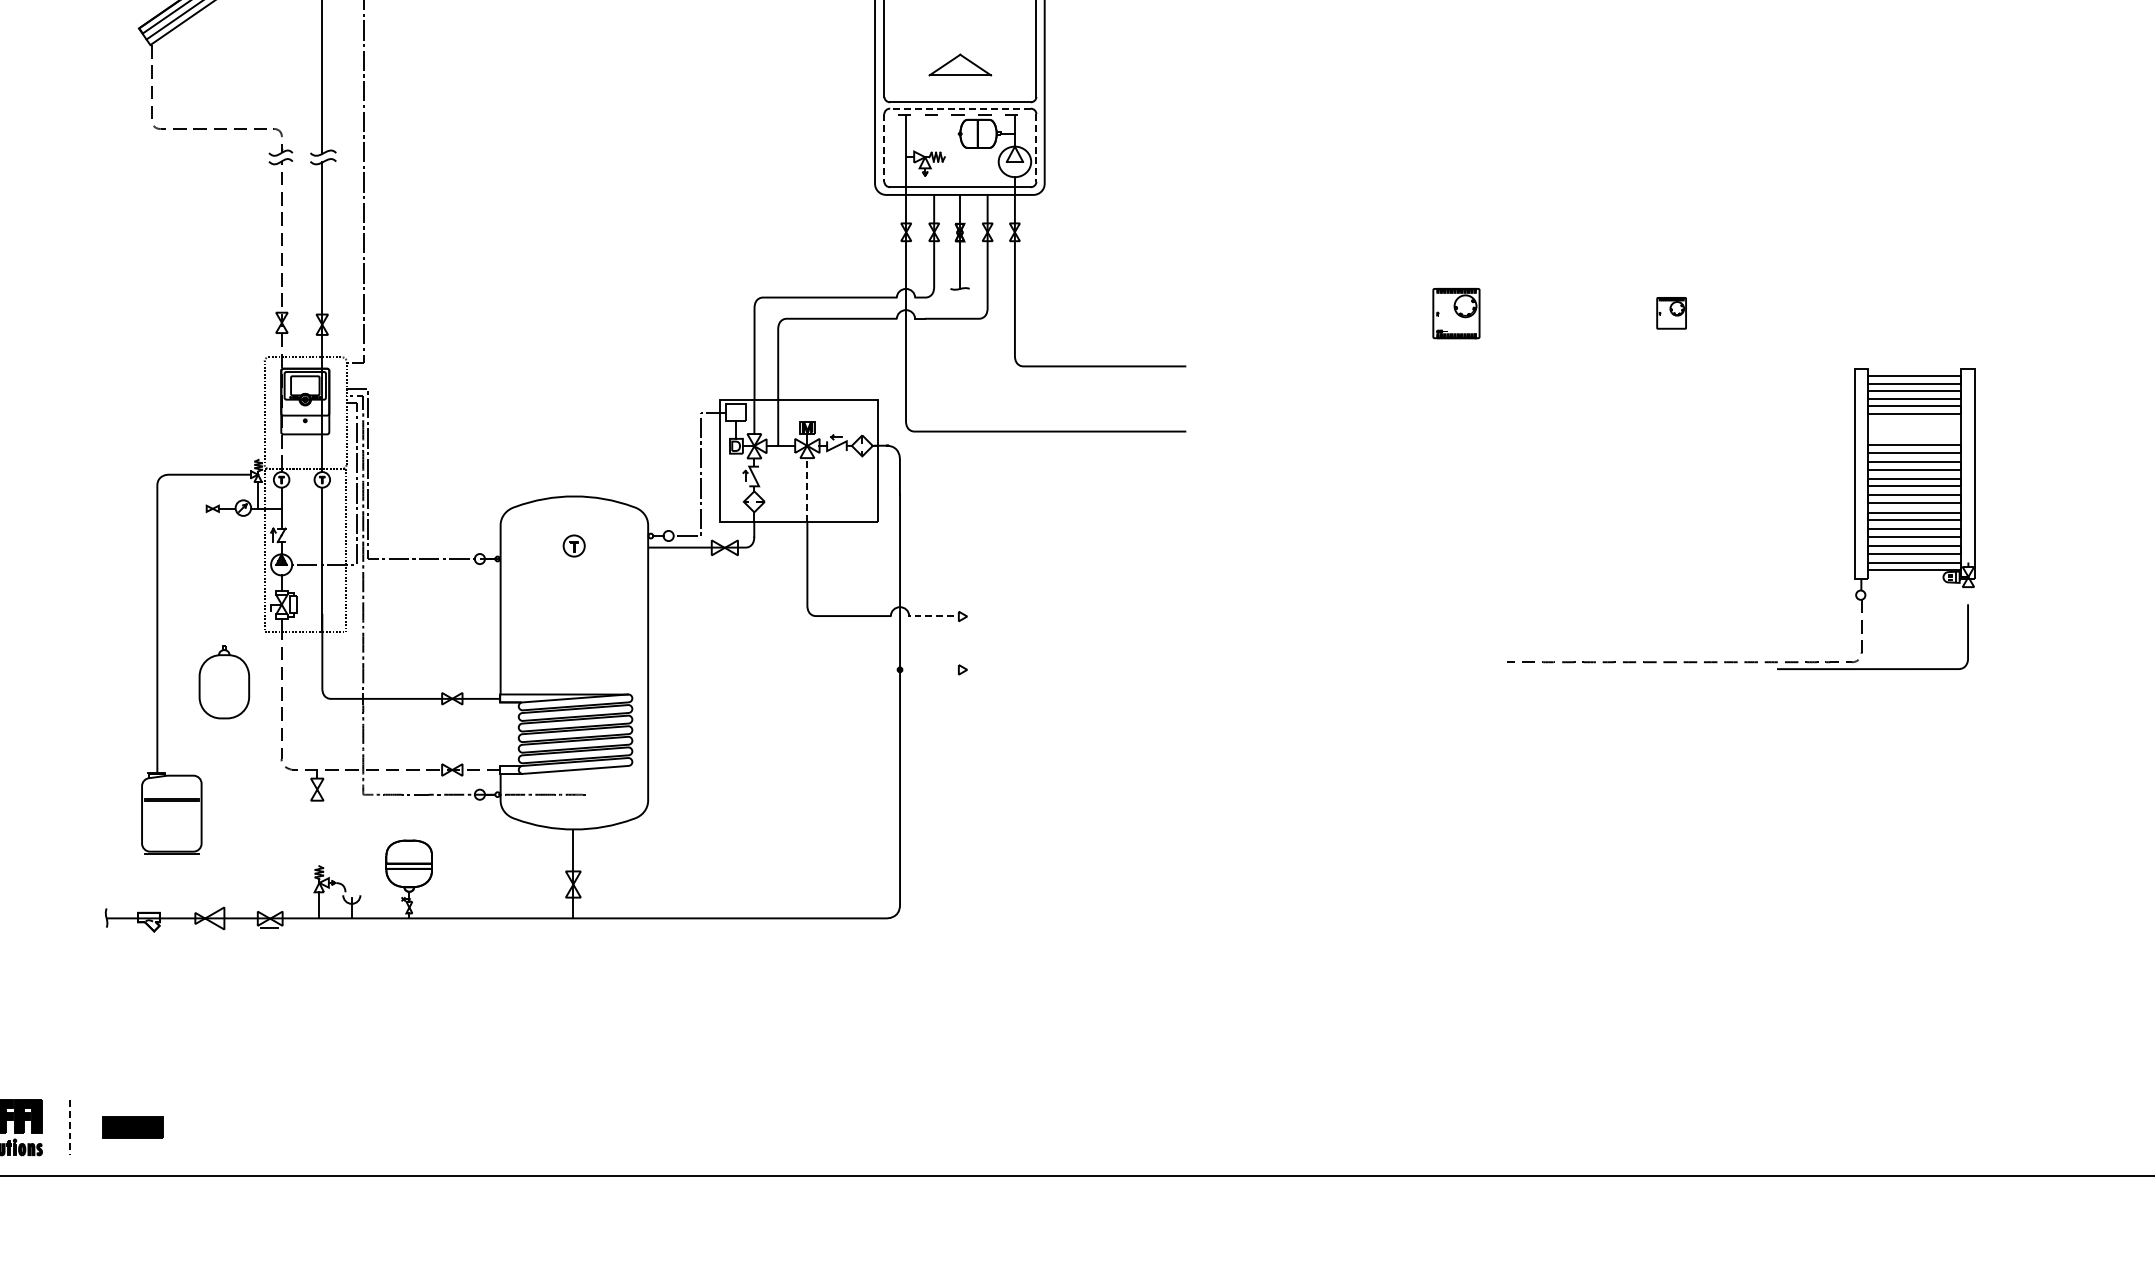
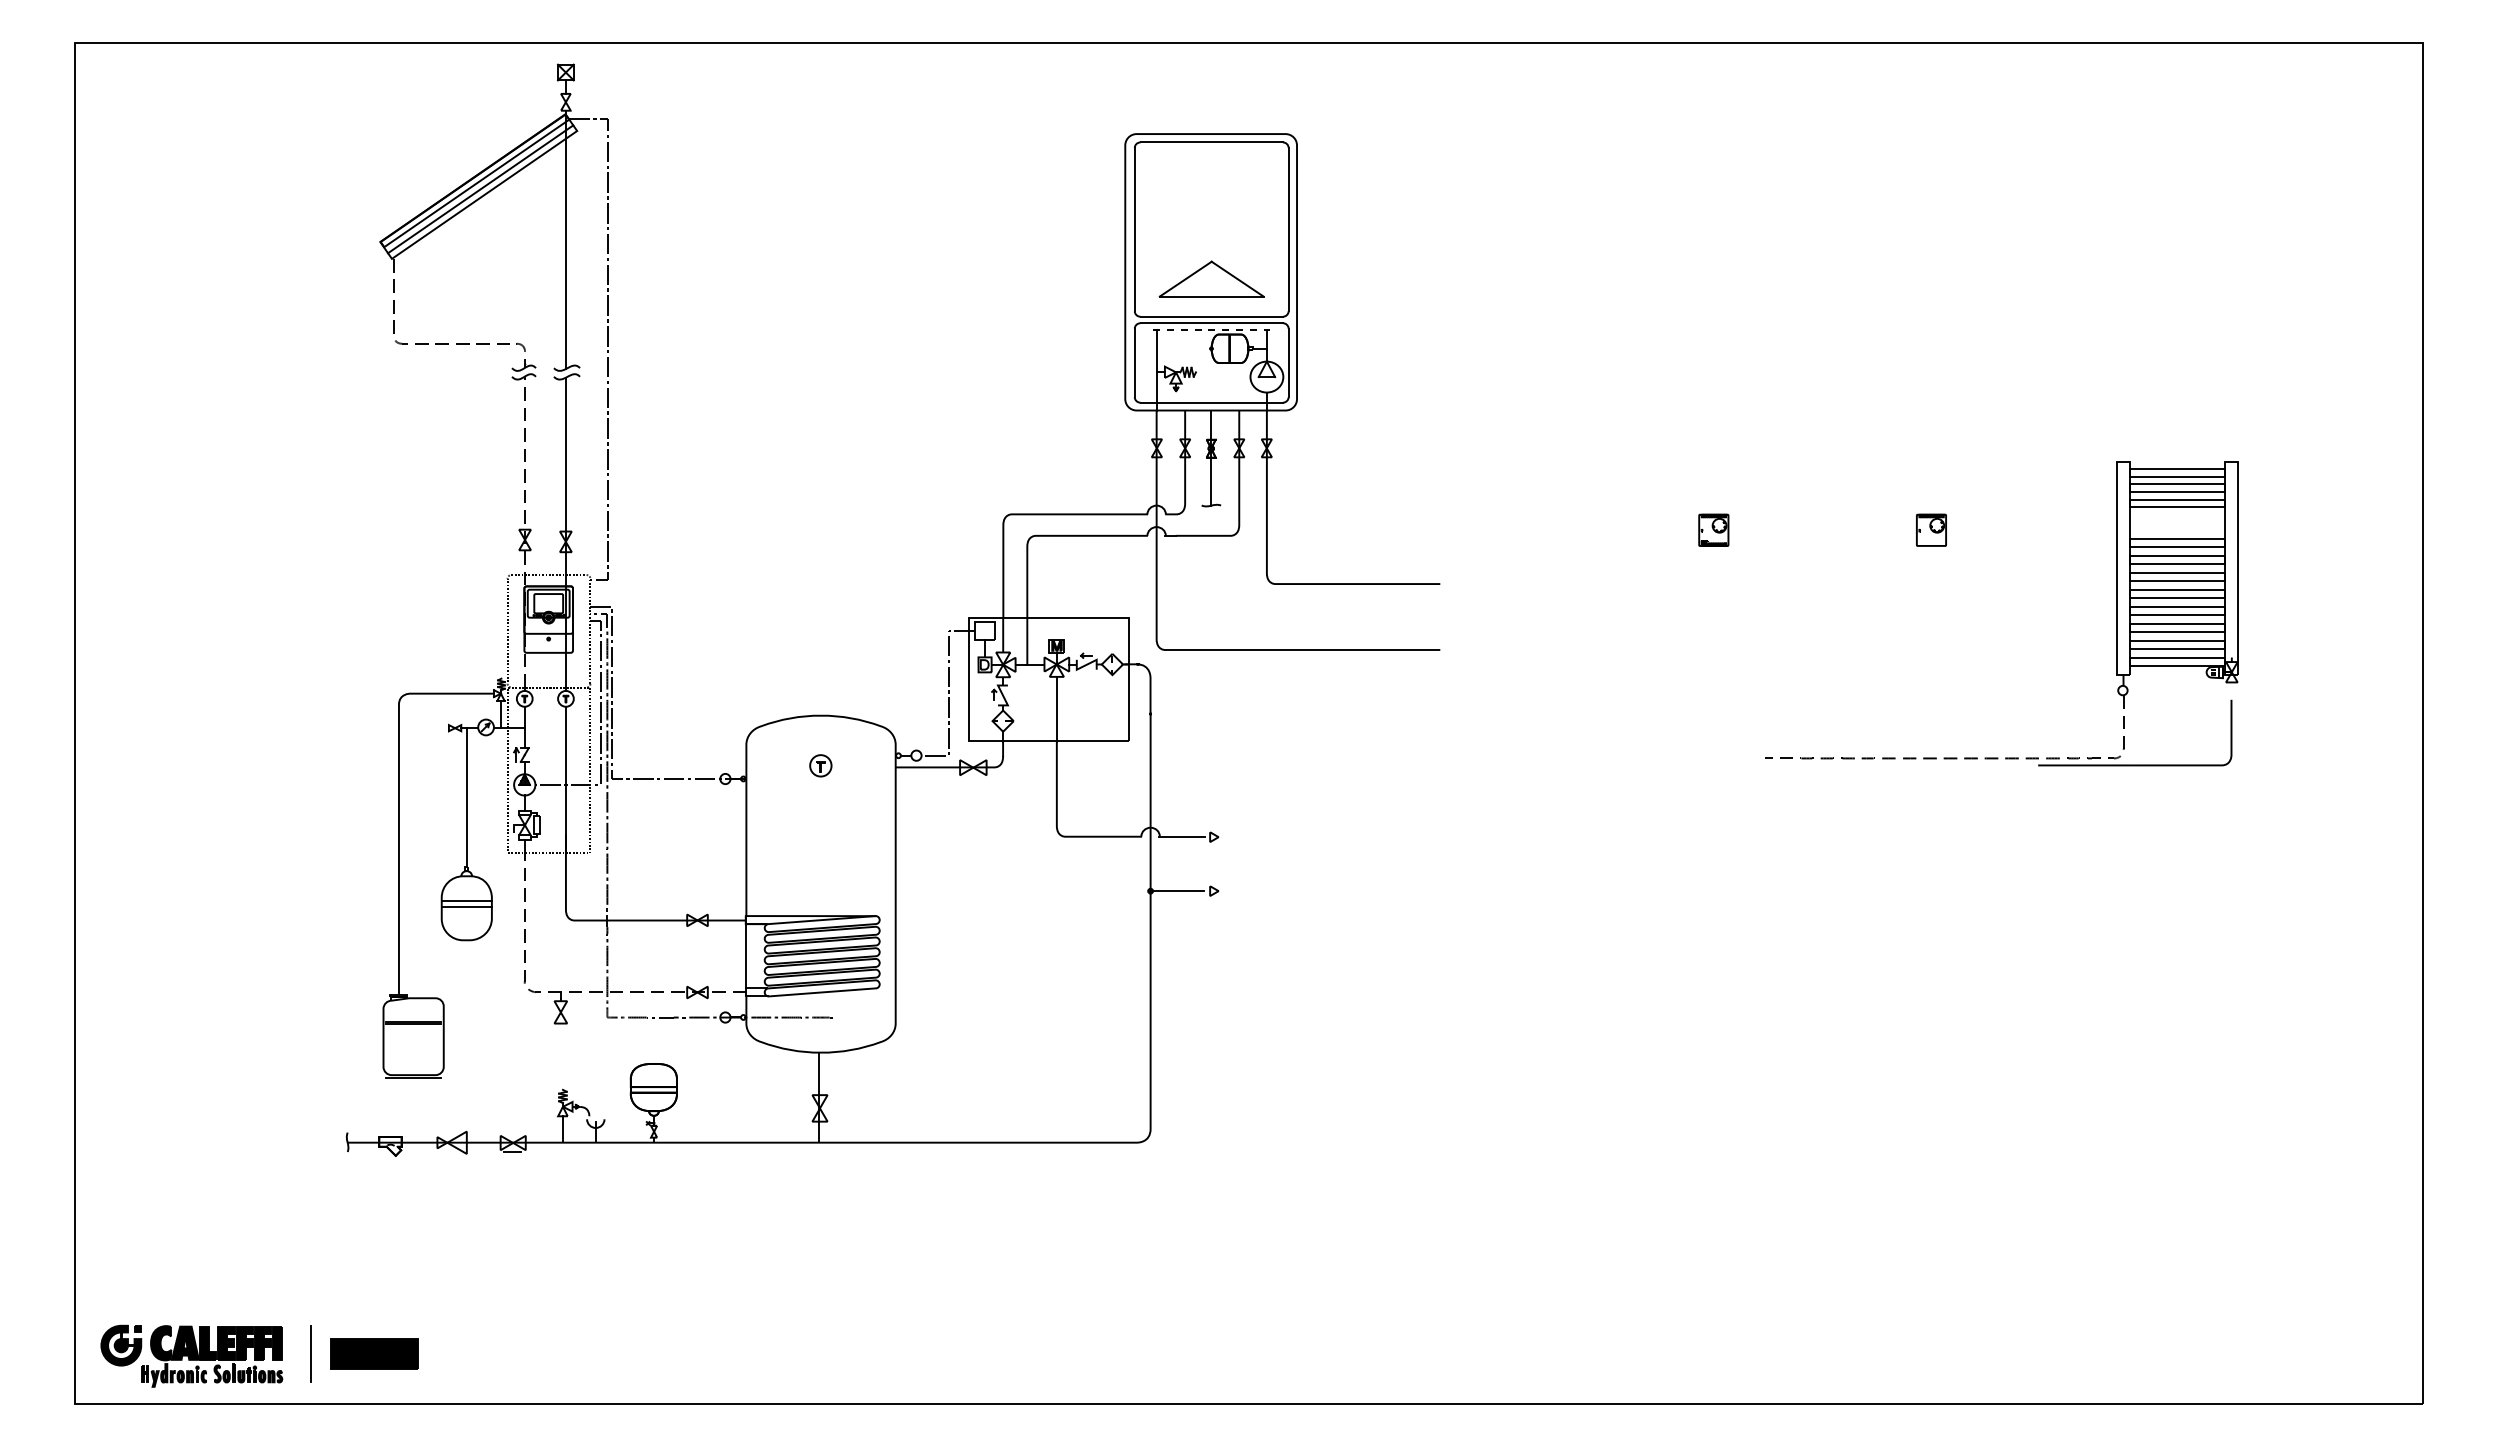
part: (960, 64) -> (1211, 278), size x1.67
line: (960, 108) -> (1211, 323), dashed -> solid
line: (884, 148) -> (1134, 363), dashed -> solid
line: (1036, 148) -> (1288, 363), dashed -> solid
part: (1456, 312) -> (1713, 529), size x0.62
line: (807, 490) -> (1056, 709), dashed -> solid
part: (1854, 519) -> (2116, 613), moved
line: (224, 577) -> (466, 797), added
line: (930, 615) -> (1181, 836), dashed -> solid
line: (926, 670) -> (1177, 891), added
line: (224, 680) -> (466, 901), added
line: (224, 686) -> (466, 907), added
line: (500, 734) -> (746, 956), added
part: (133, 1126) -> (374, 1353), size x1.43
line: (69, 1127) -> (310, 1354), dashed -> solid

